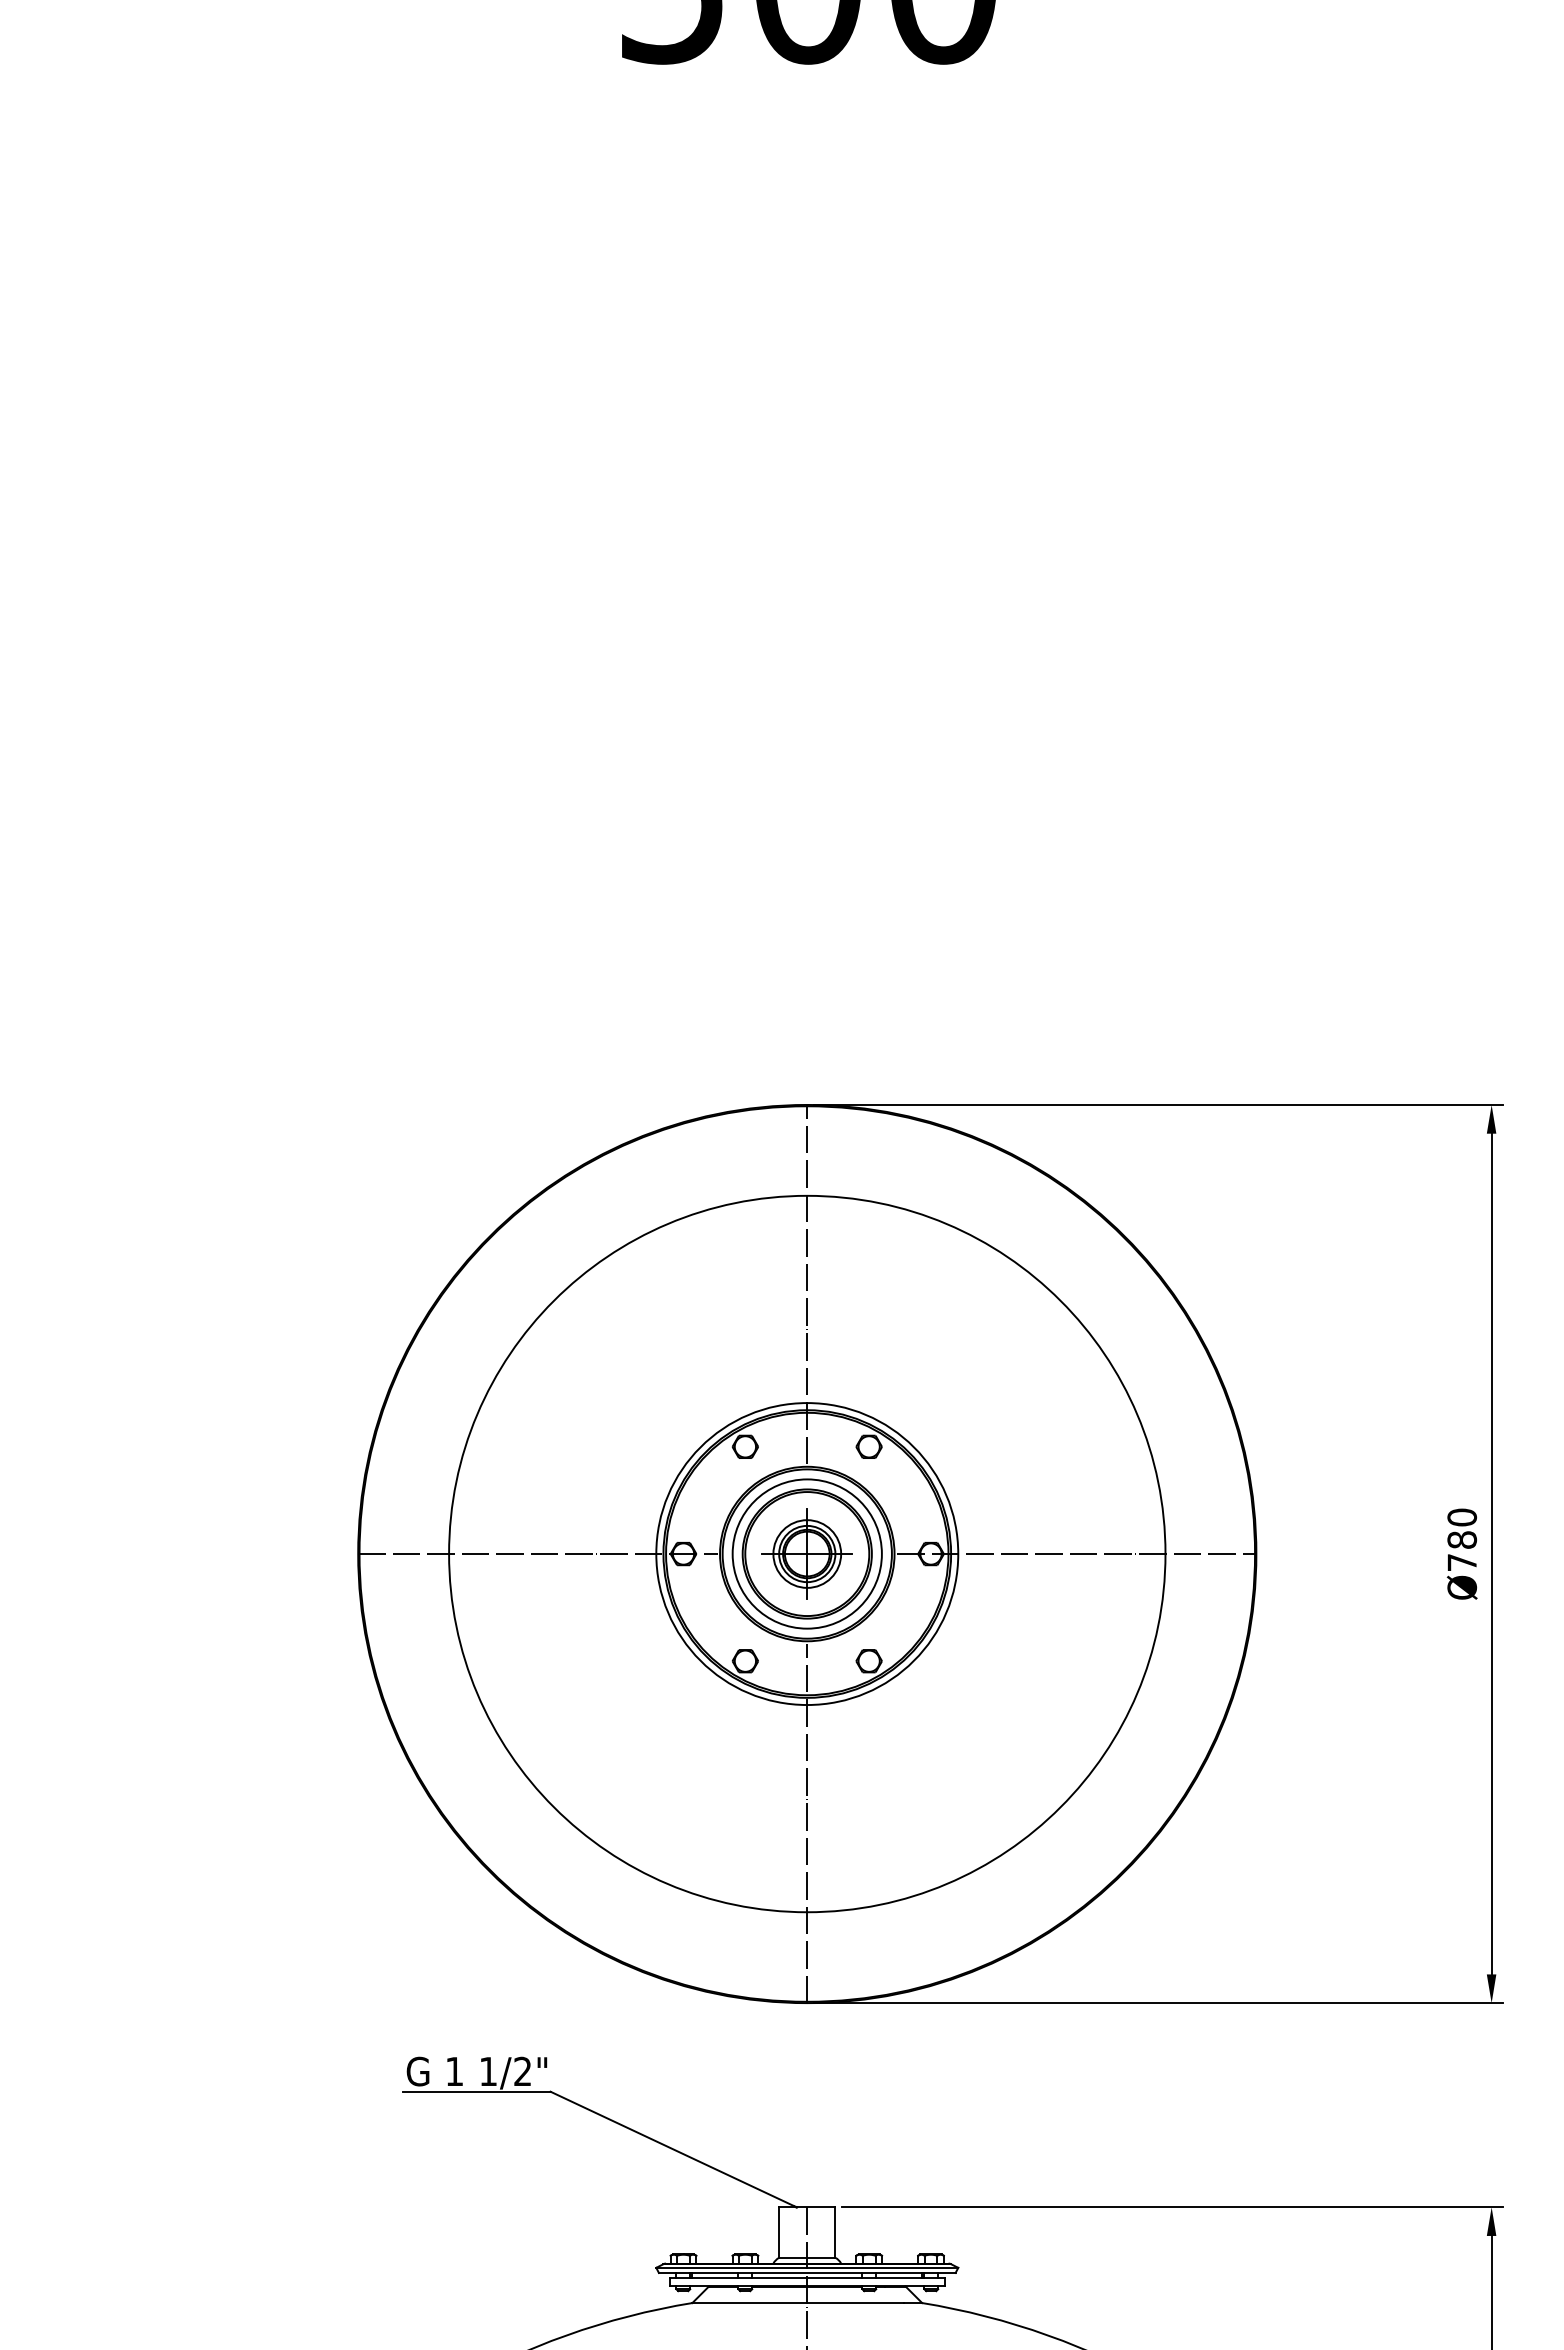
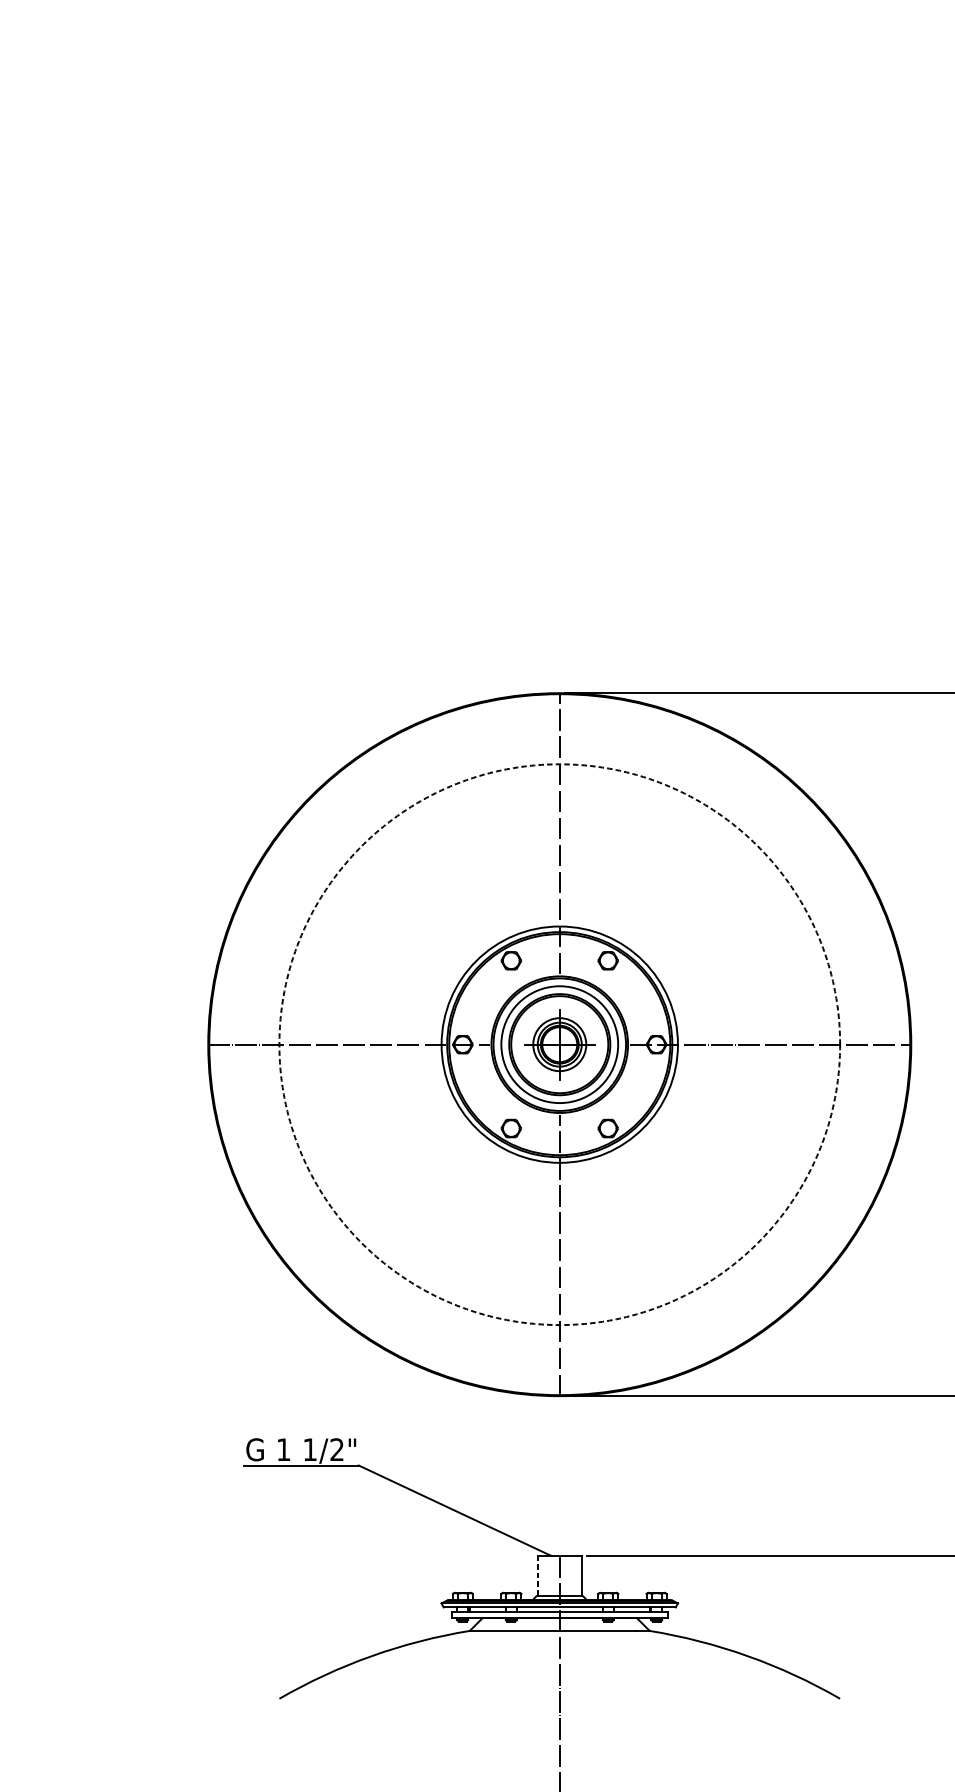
circle: (807, 1553) -> (559, 1044), solid -> dashed
line: (779, 2232) -> (538, 1575), solid -> dashed

